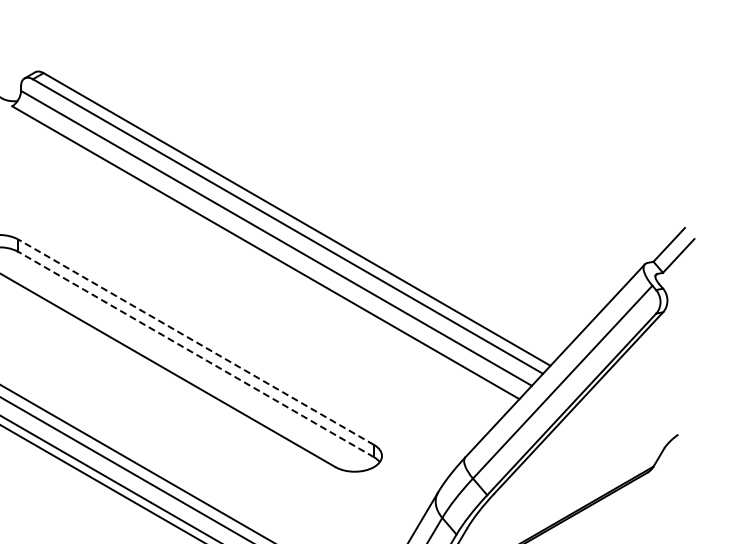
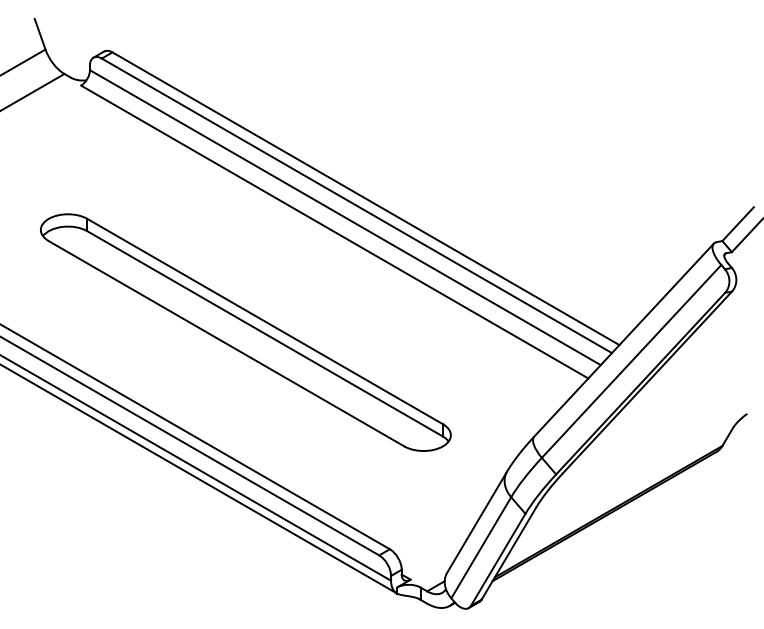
line: (195, 342) -> (264, 321), dashed -> solid
line: (195, 354) -> (264, 333), dashed -> solid

